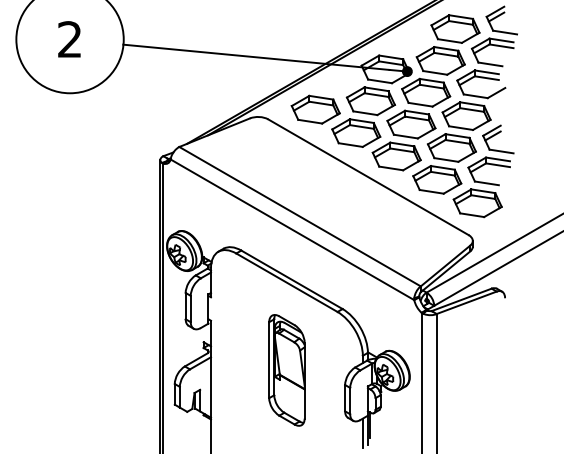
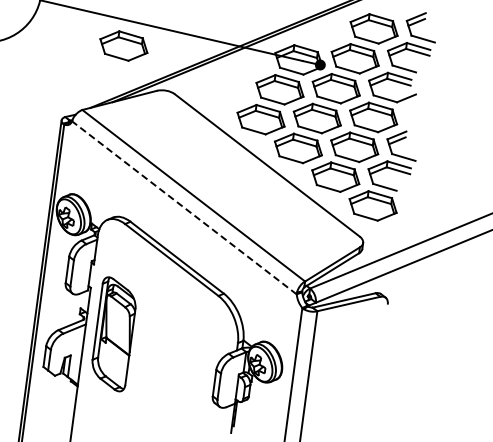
part: (315, 109) -> (123, 45), moved
line: (292, 229) -> (184, 207), solid -> dashed
part: (286, 370) -> (113, 334), moved
line: (362, 432) -> (227, 419), removed

